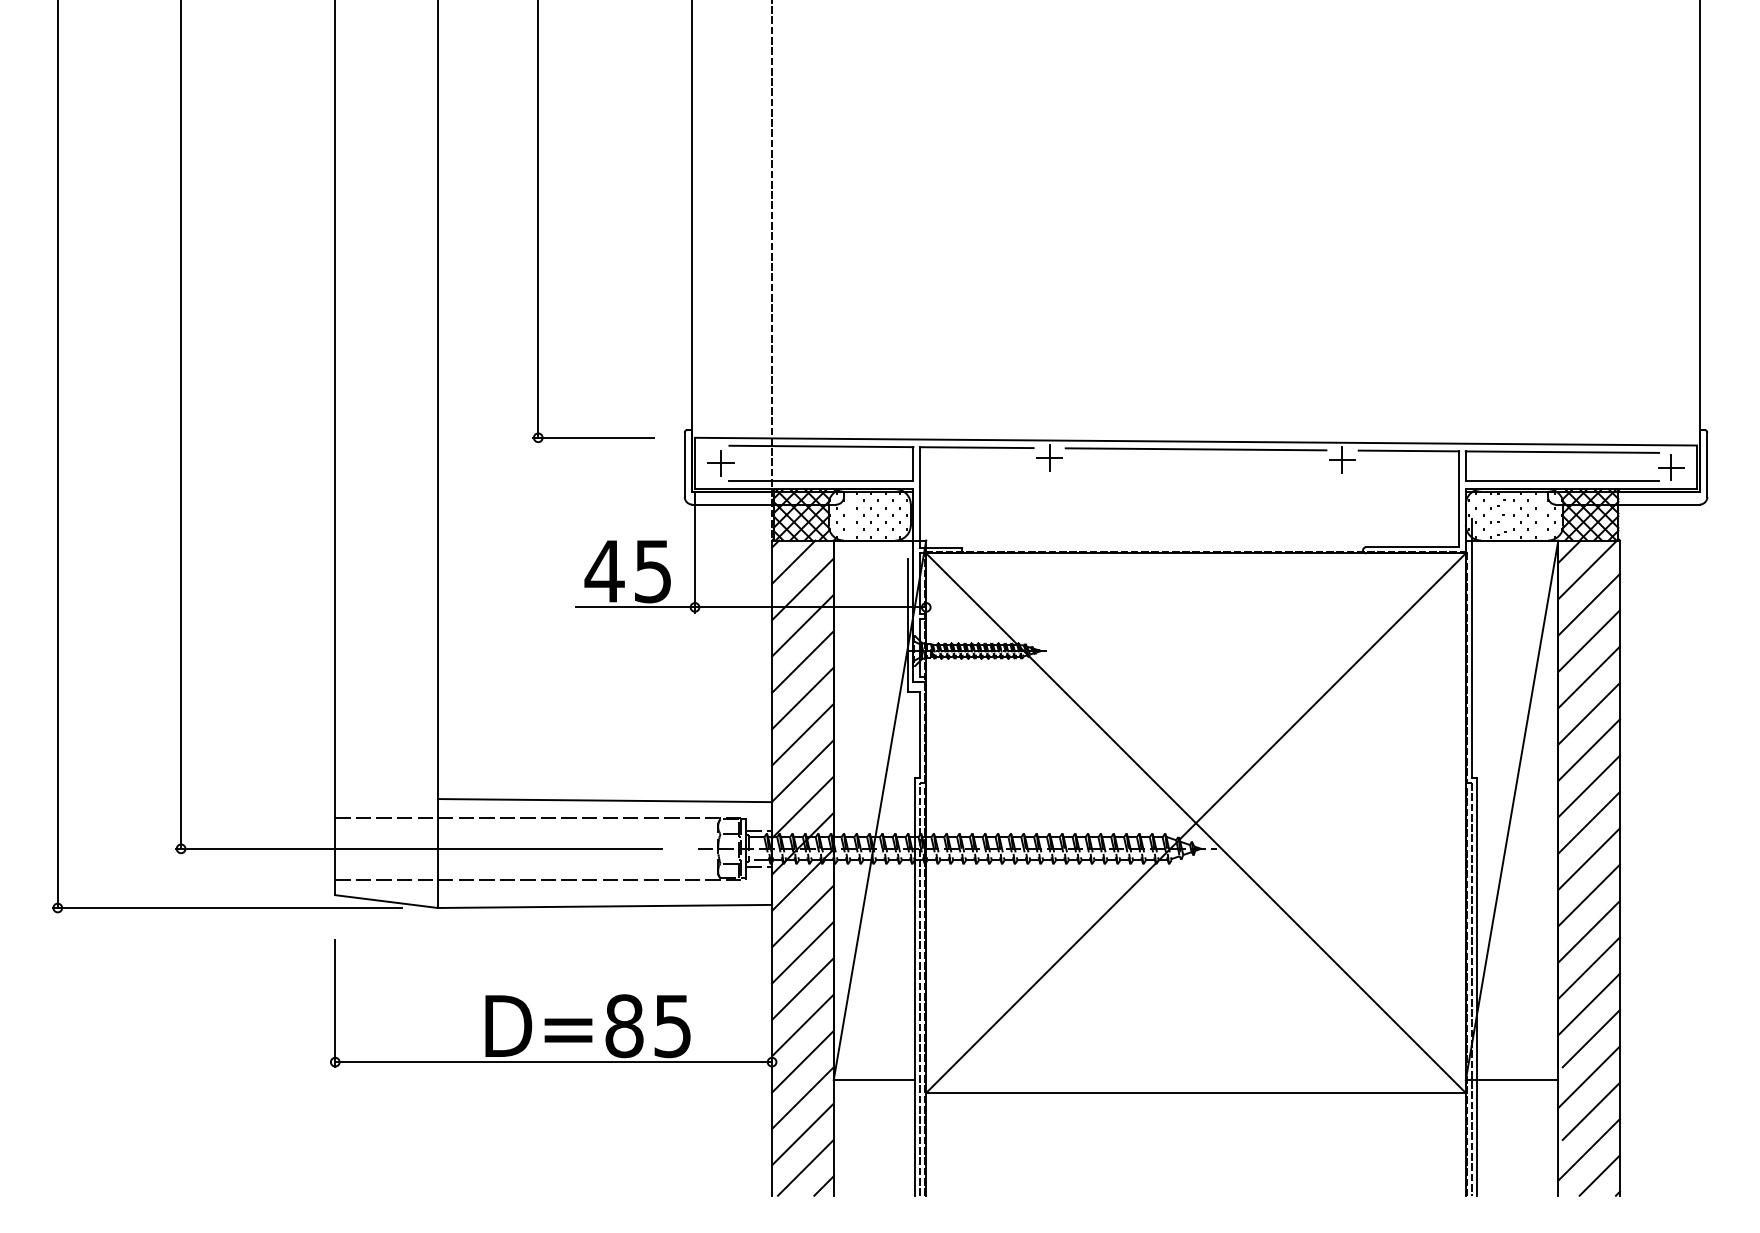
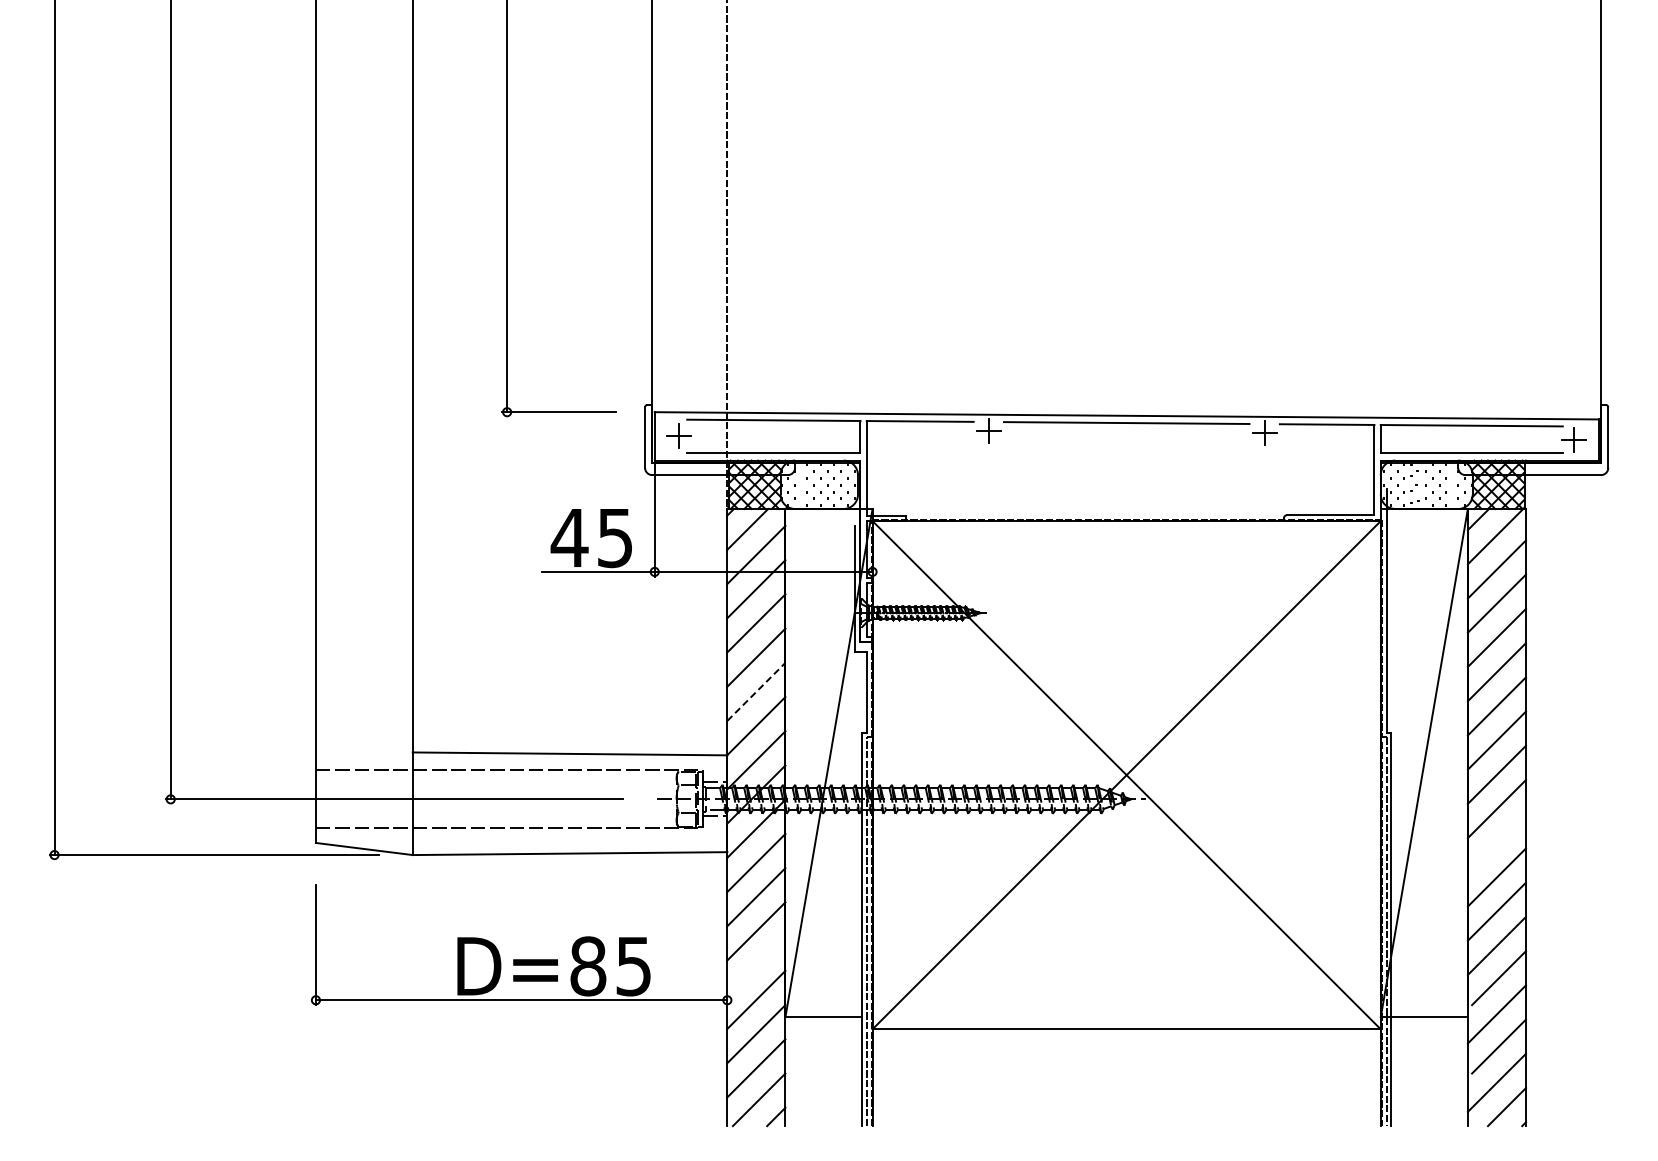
line: (803, 734) -> (756, 691), solid -> dashed
line: (1588, 895) -> (1496, 843), removed
line: (803, 1025) -> (756, 965), removed

